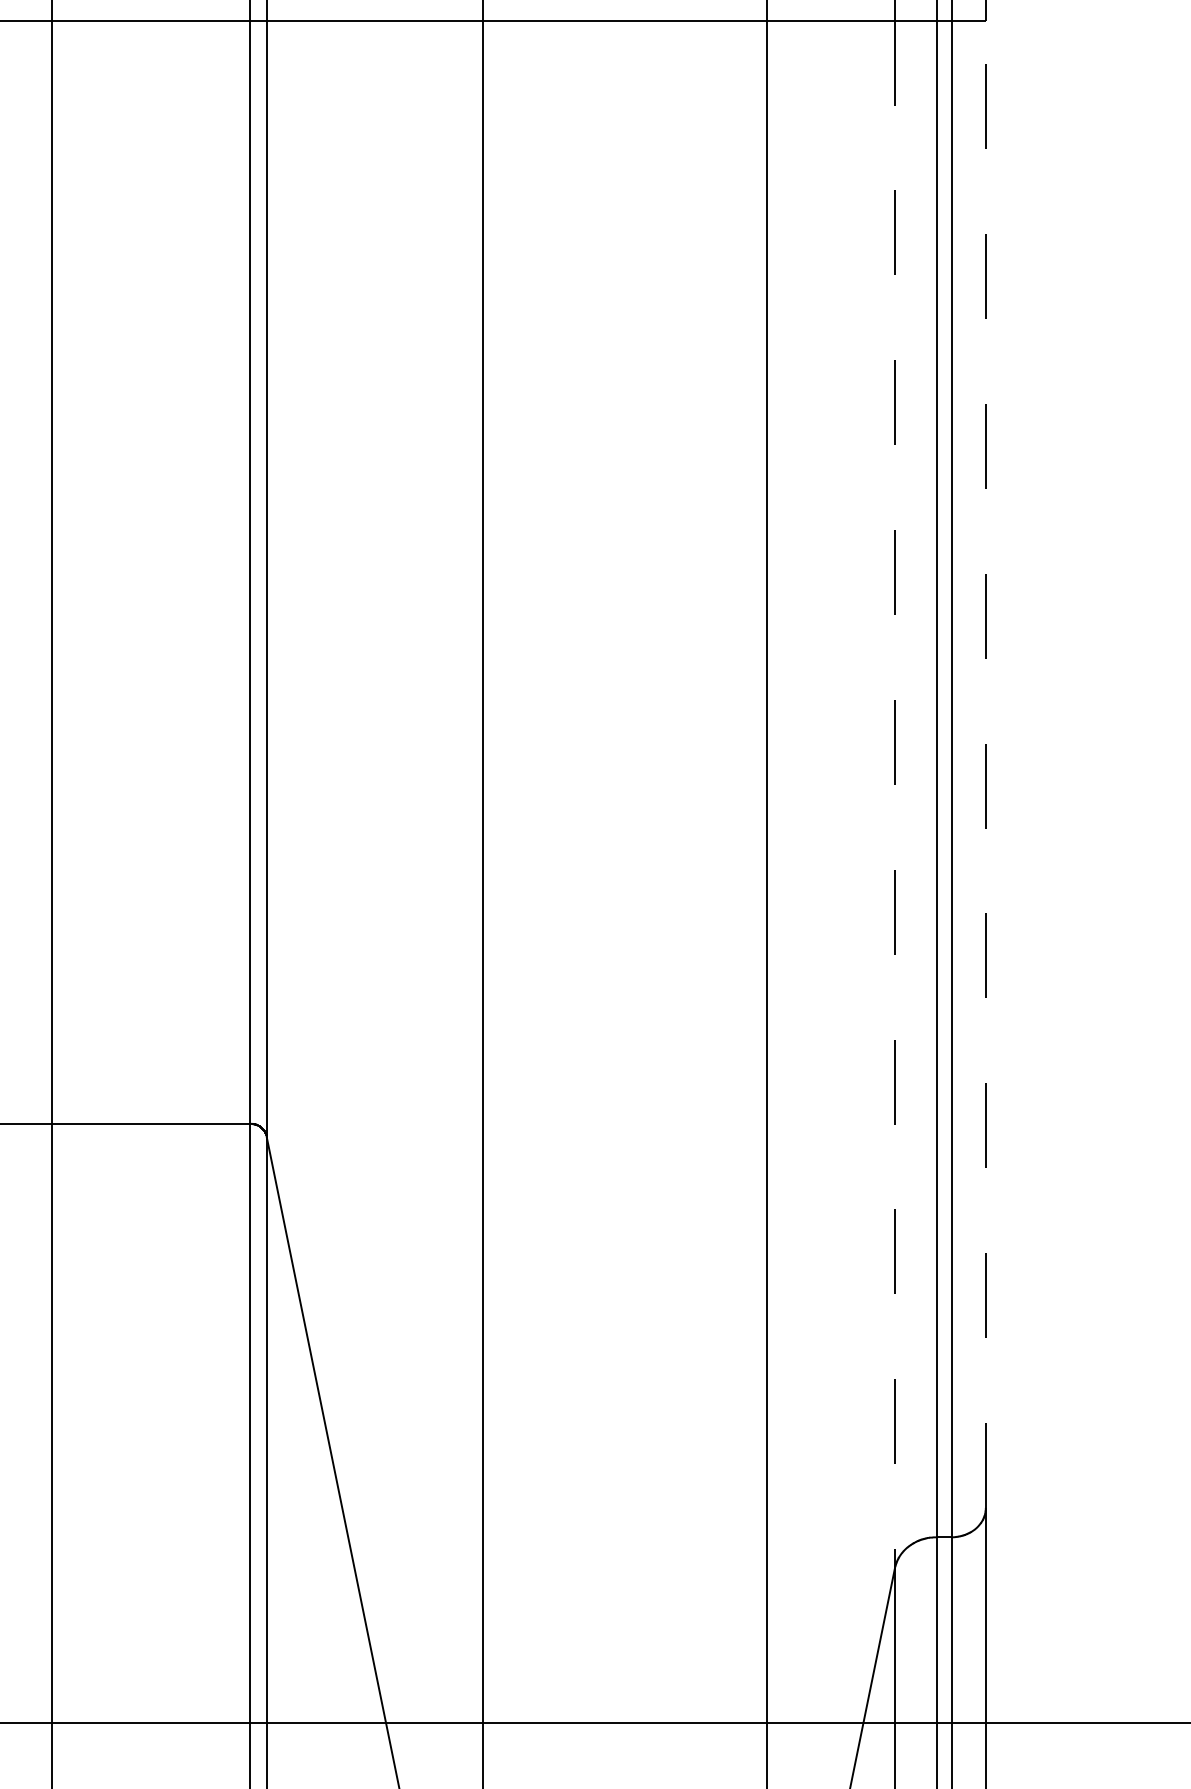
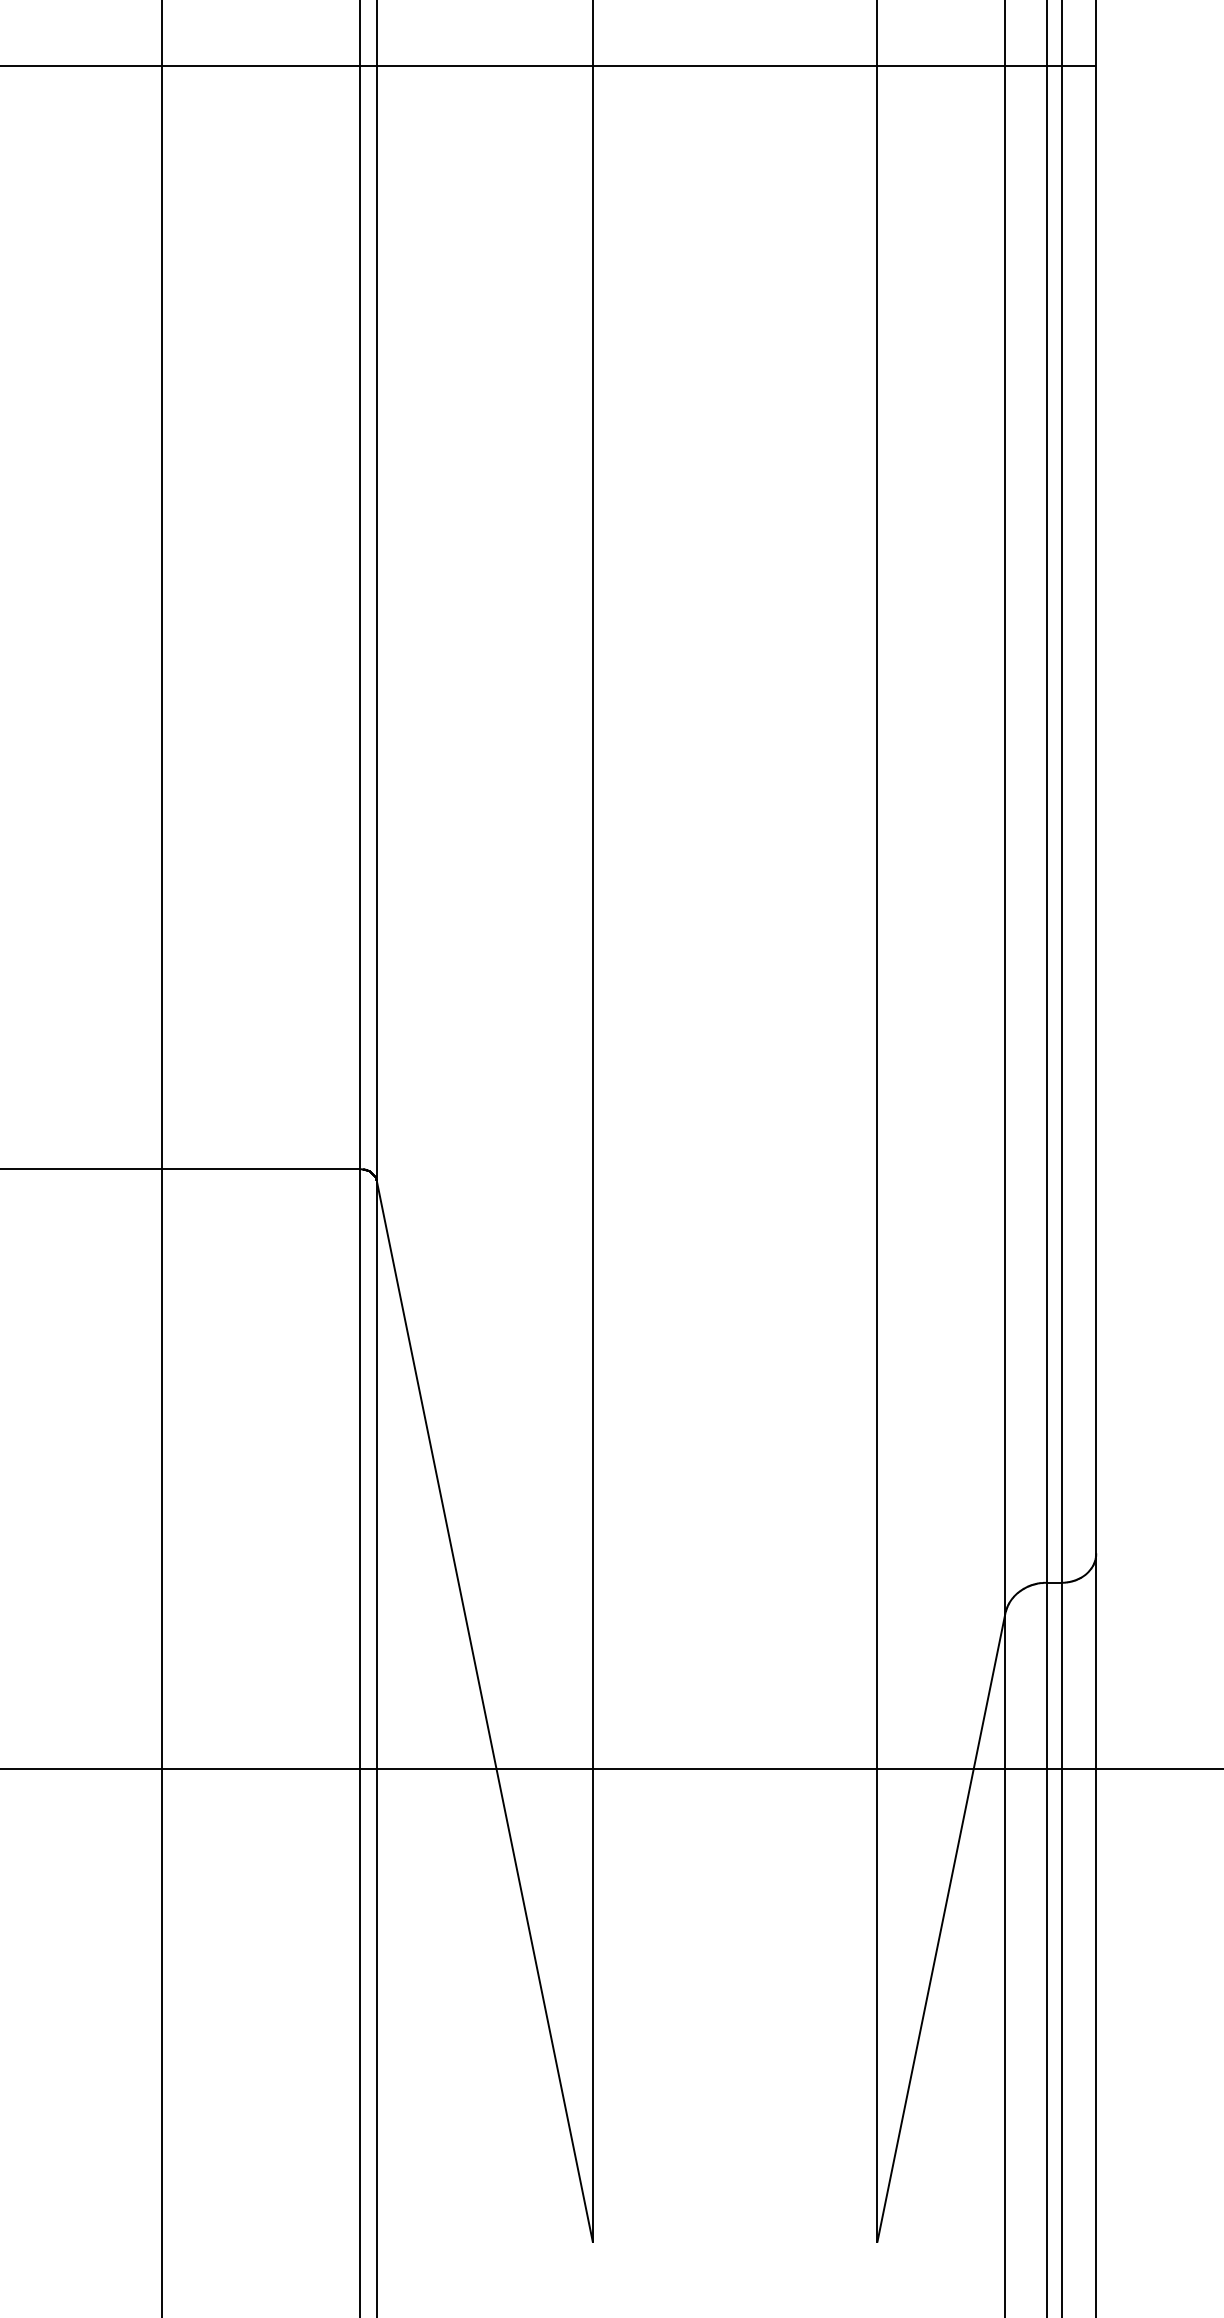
line: (986, 764) -> (1096, 809), dashed -> solid
line: (895, 795) -> (1005, 840), dashed -> solid

